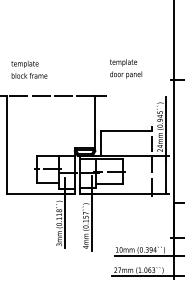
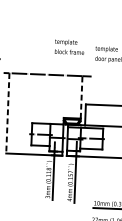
text: (29, 69) -> (69, 46), moved
line: (95, 122) -> (81, 97), solid -> dashed
line: (6, 145) -> (7, 113), solid -> dashed

